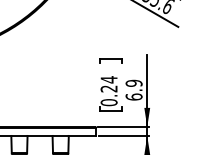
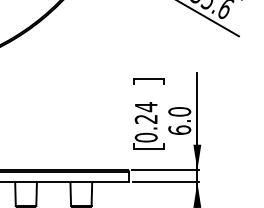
text: (133, 83) -> (178, 112), 6.9 -> 6.0

